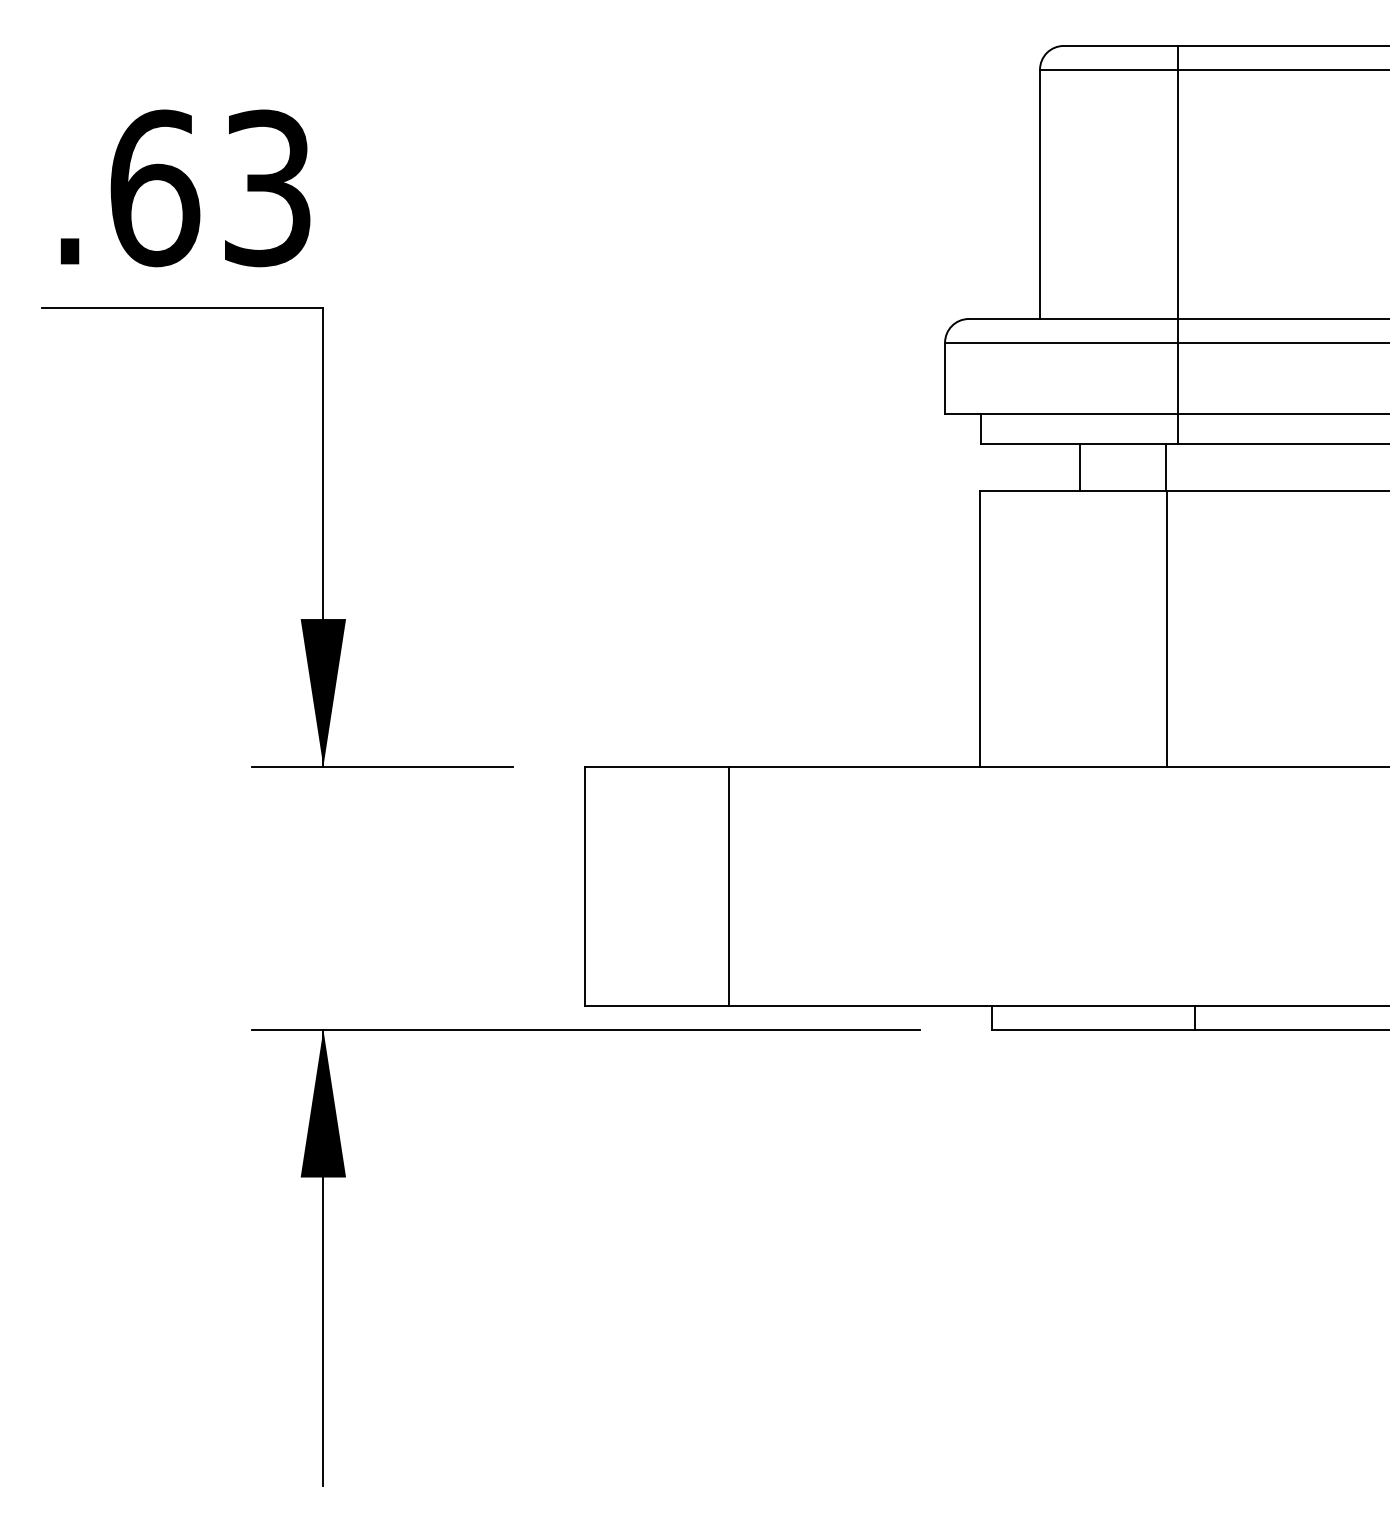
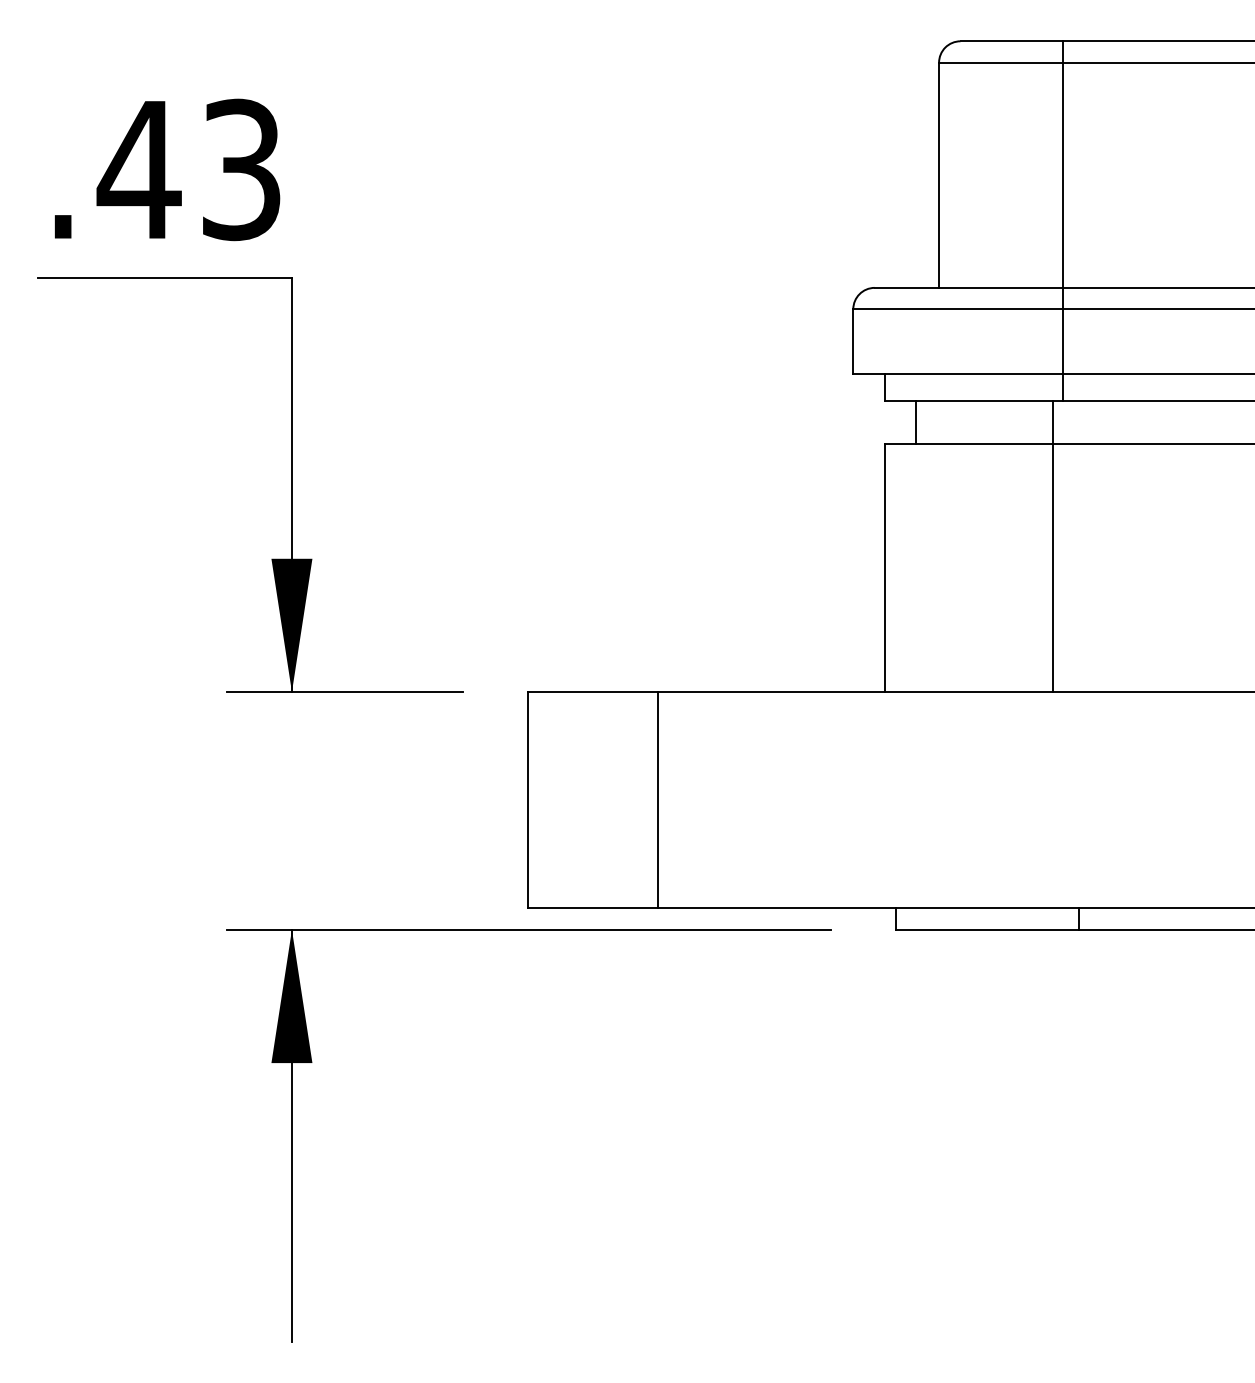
text: (154, 188) -> (139, 170), .63 -> .43
line: (1079, 467) -> (916, 421), moved

